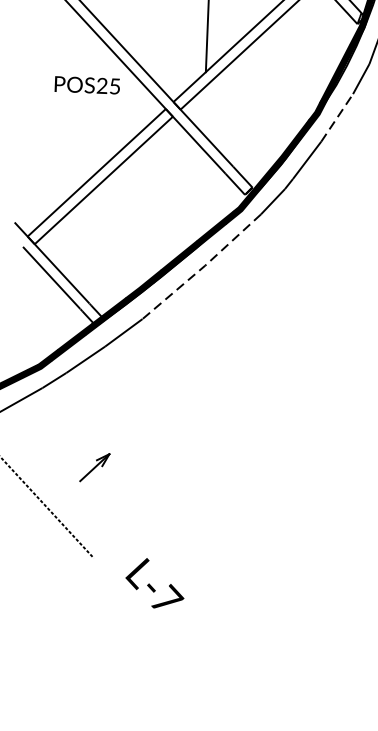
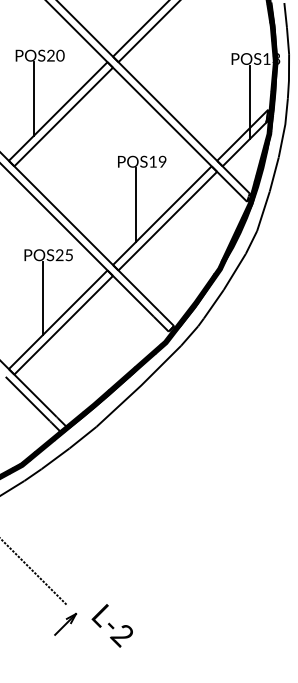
line: (338, 117) -> (235, 271), dashed -> solid
line: (76, 143) -> (42, 298), added
line: (202, 267) -> (139, 386), dashed -> solid
part: (94, 466) -> (65, 623), moved
text: (166, 600) -> (122, 634), L-7 -> L-2

